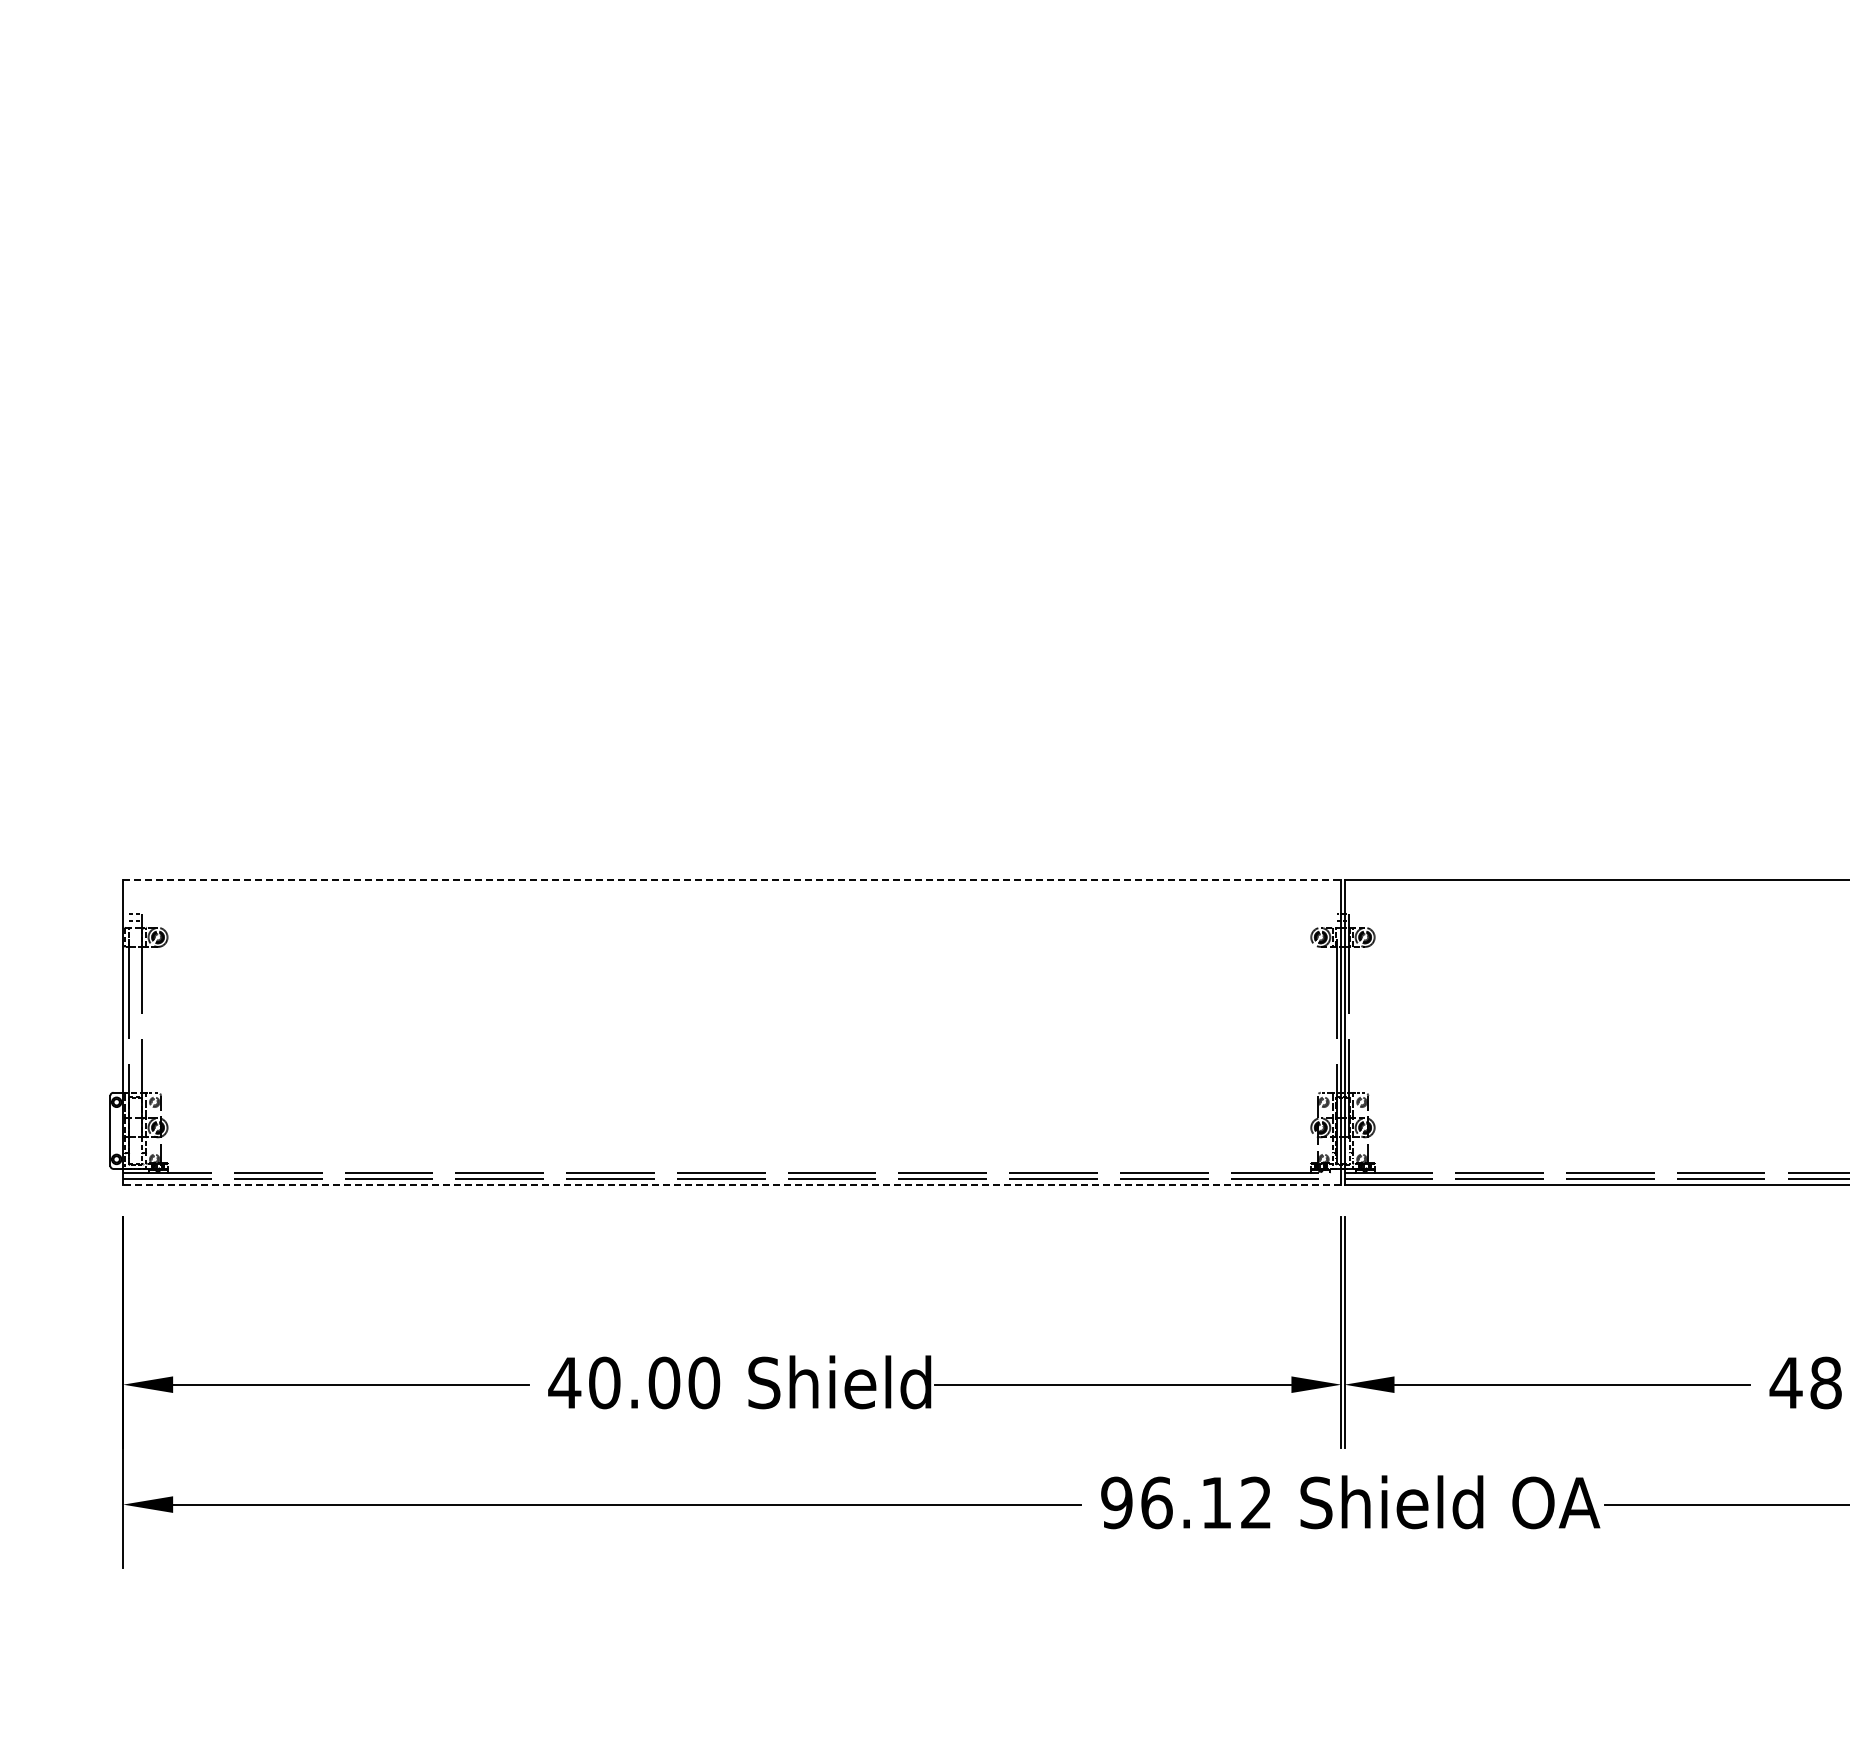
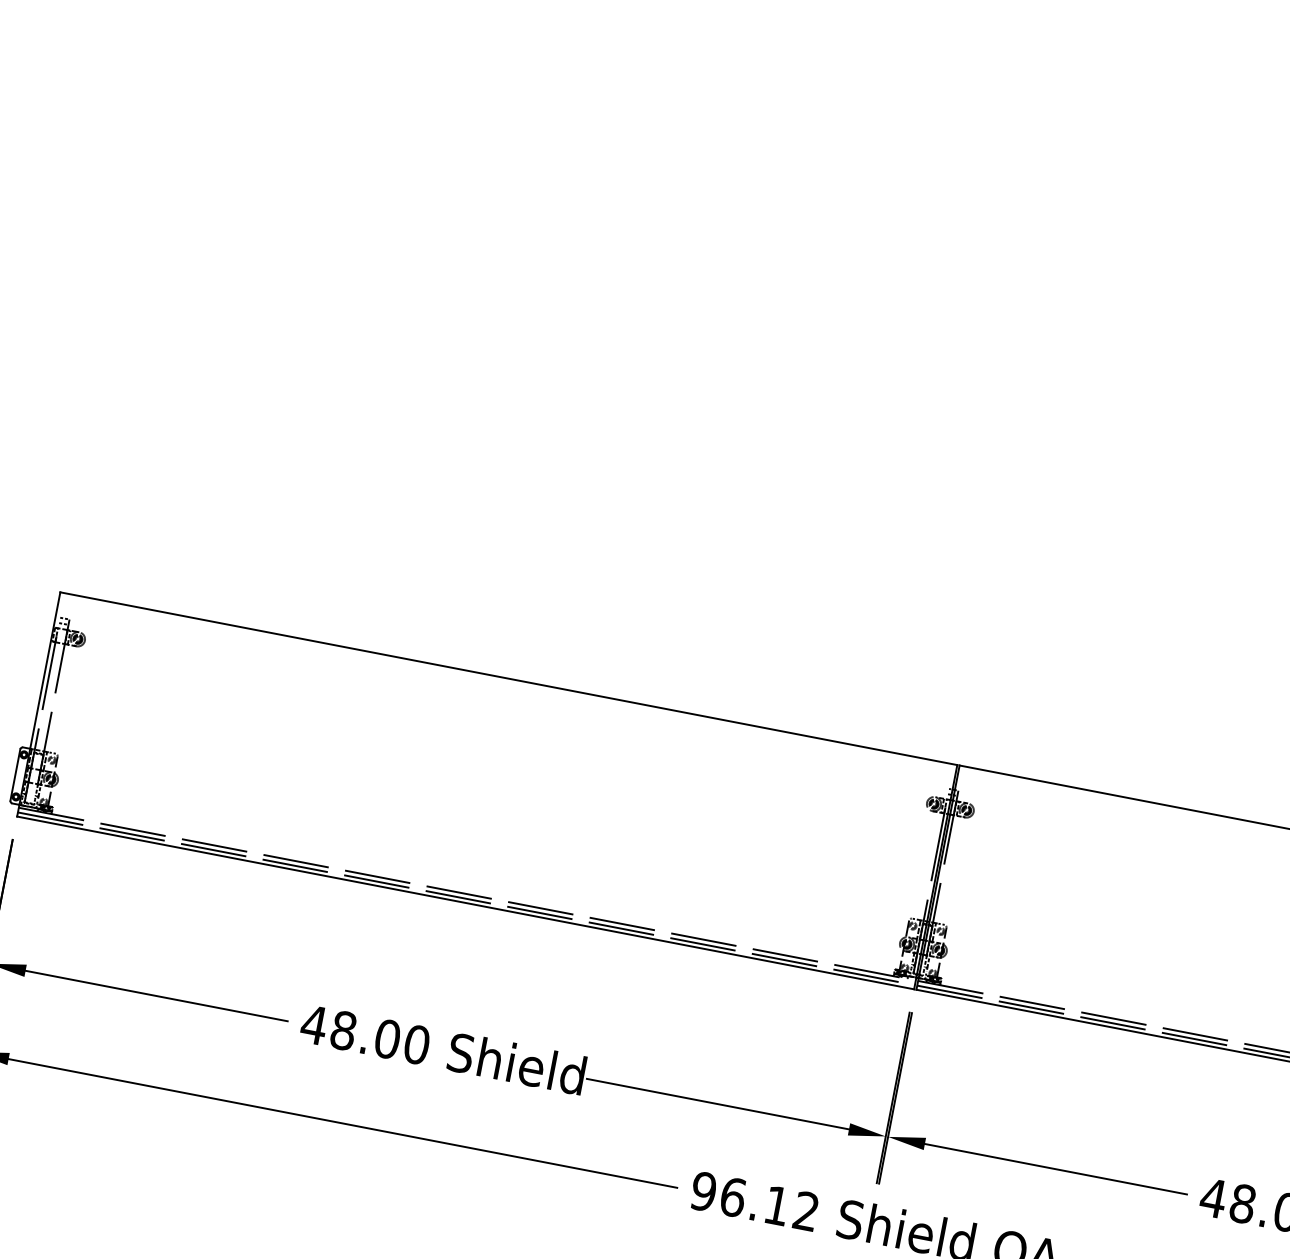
line: (732, 880) -> (508, 678), dashed -> solid
line: (731, 1184) -> (465, 902), dashed -> solid
text: (604, 1382) -> (343, 1030), 40.00 -> 48.00

